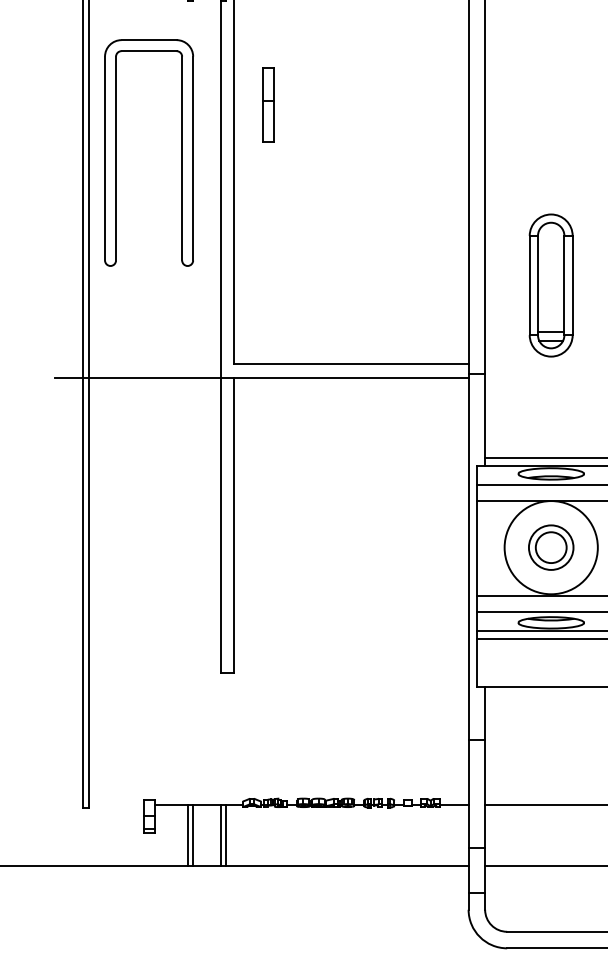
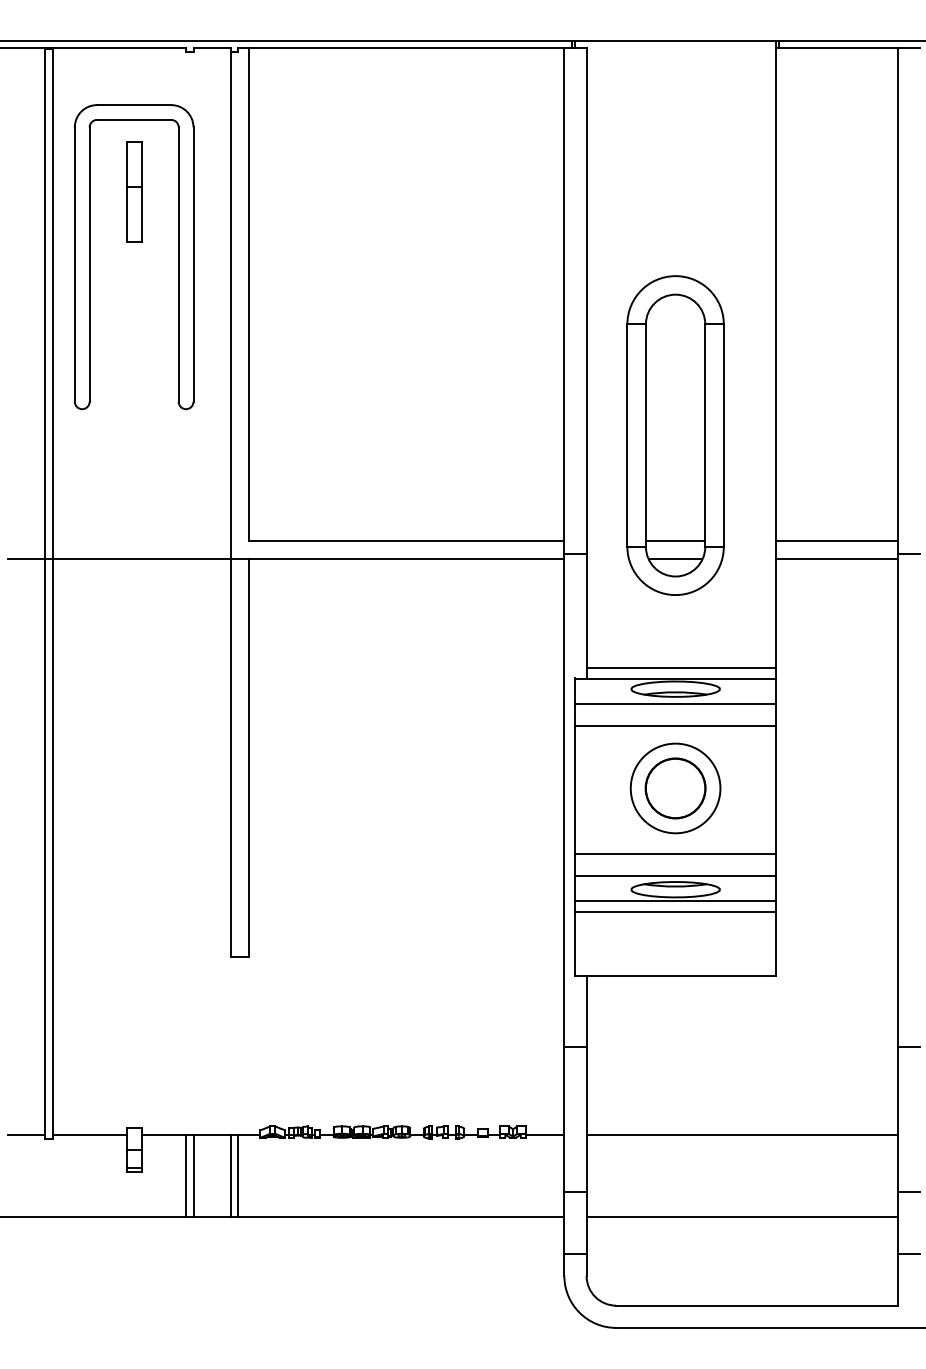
part: (268, 104) -> (134, 191), moved
part: (551, 285) -> (675, 435), size x1.67
circle: (551, 547) -> (675, 788), size x0.71
circle: (551, 547) -> (675, 788), size x1.43
line: (69, 805) -> (26, 1135), added
line: (115, 805) -> (89, 1135), added

